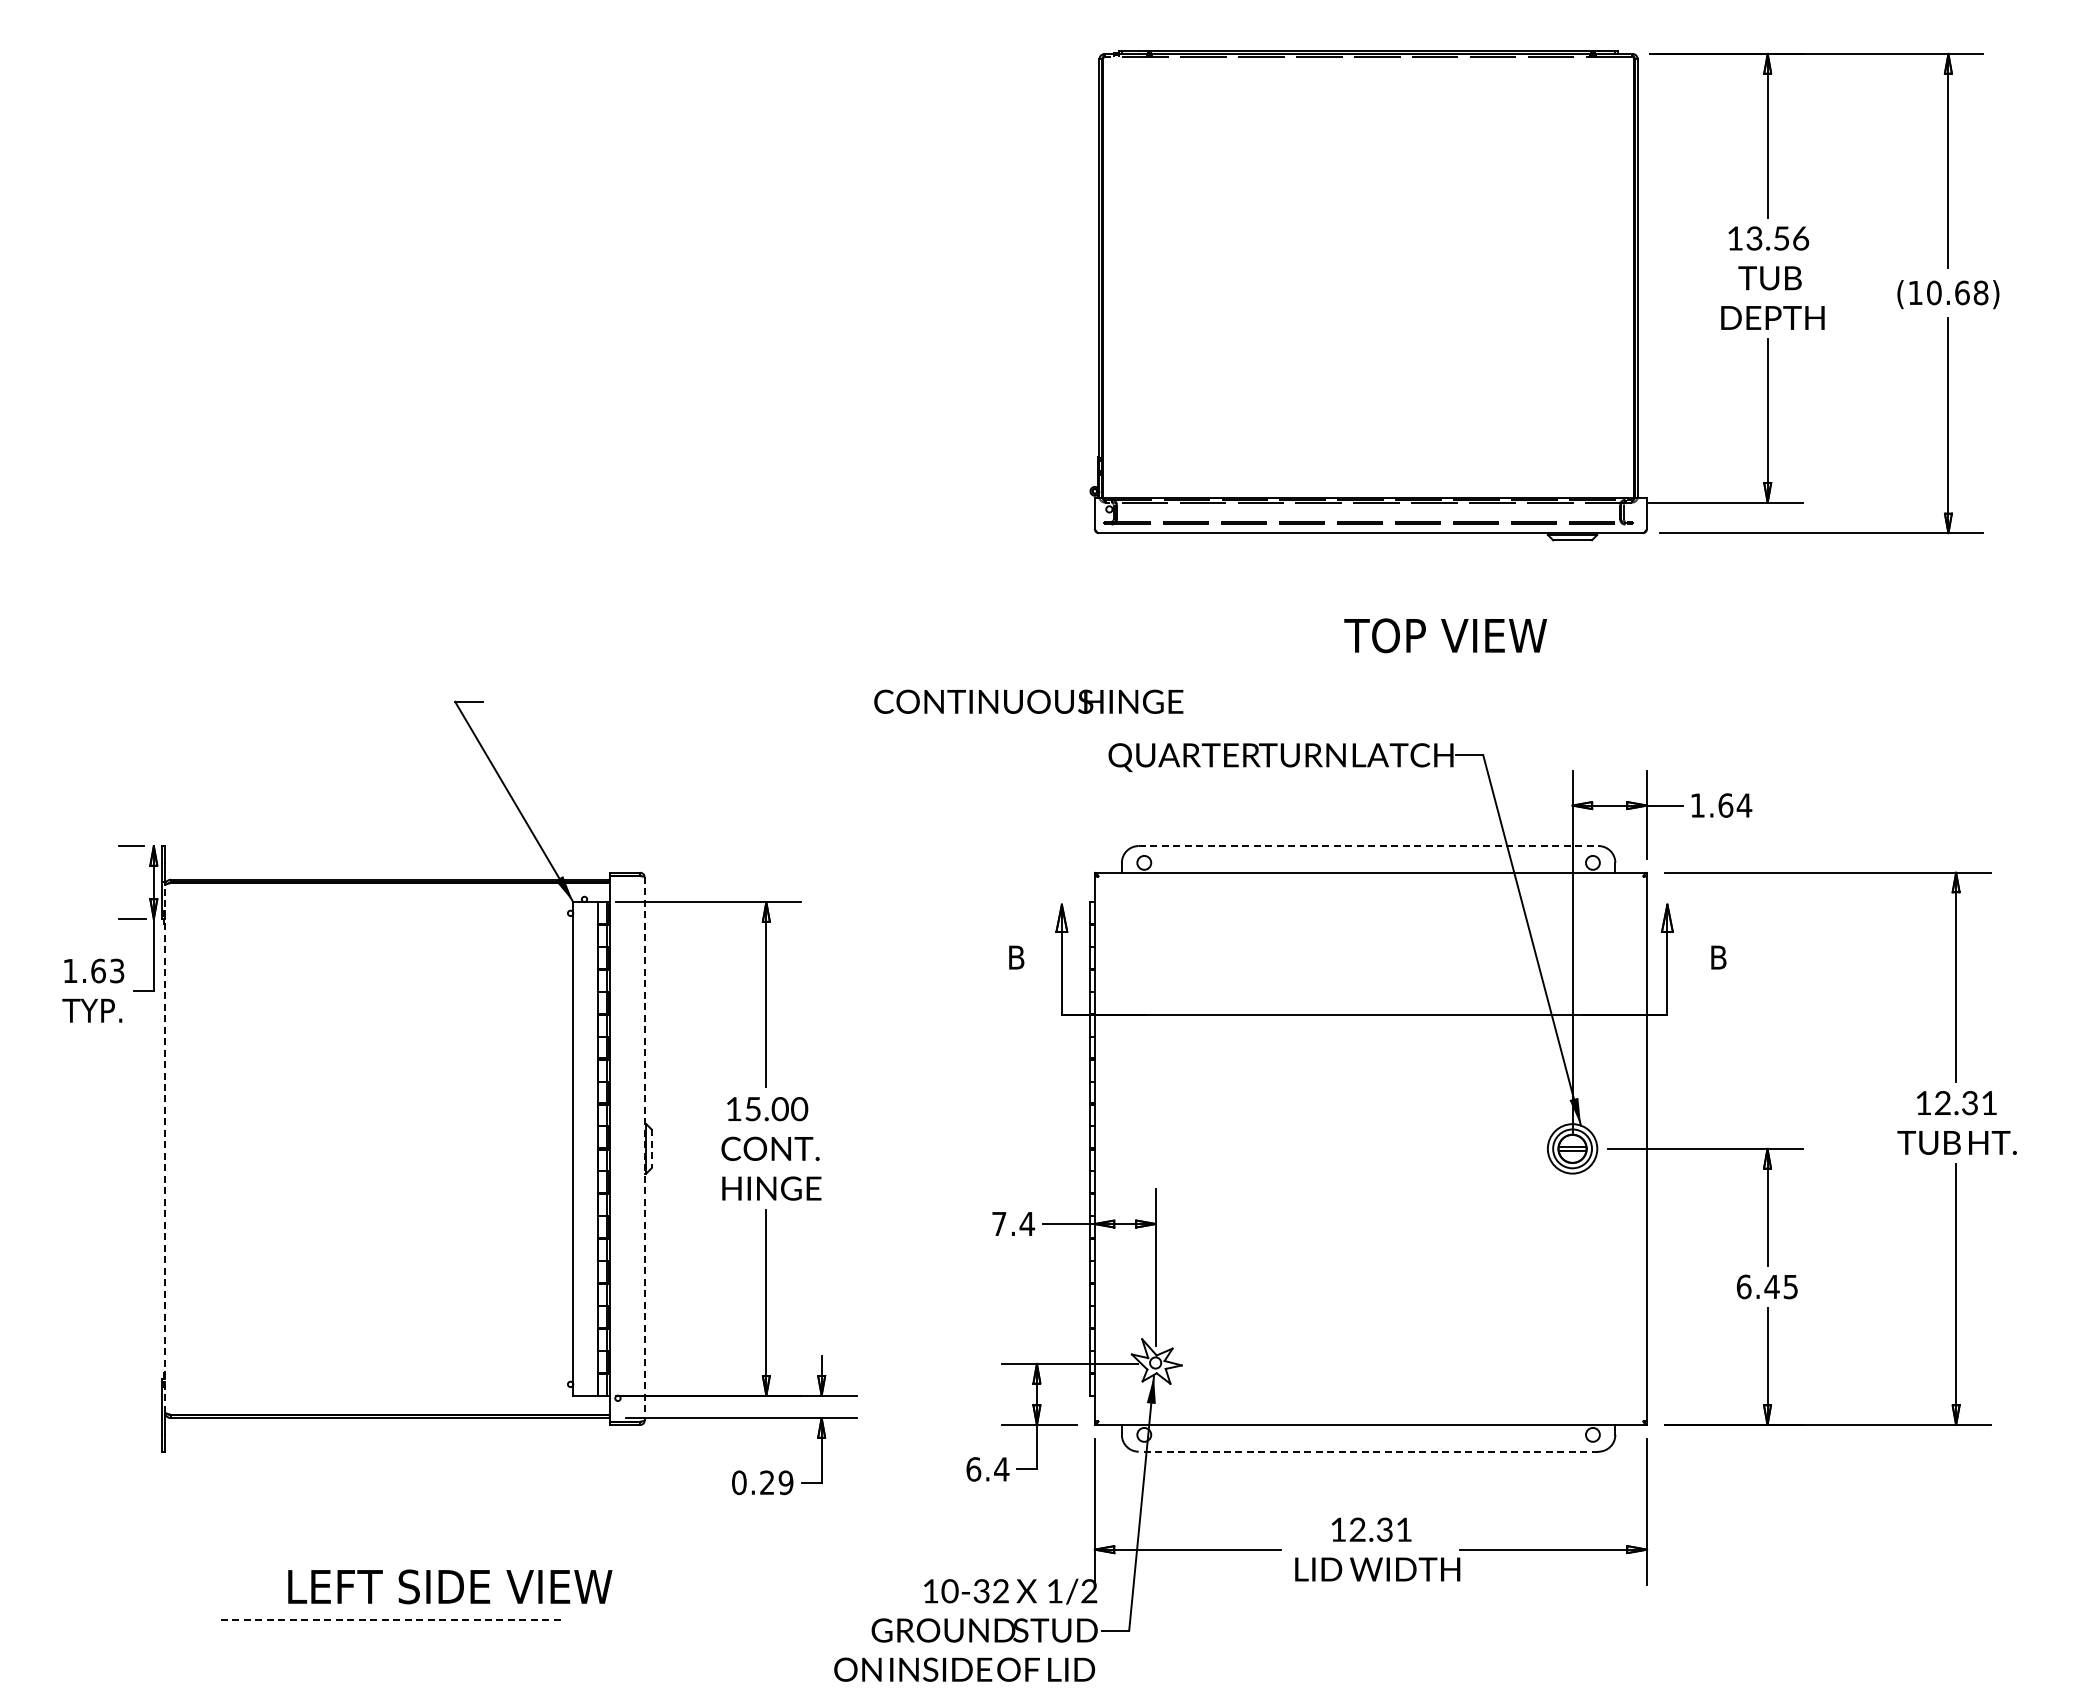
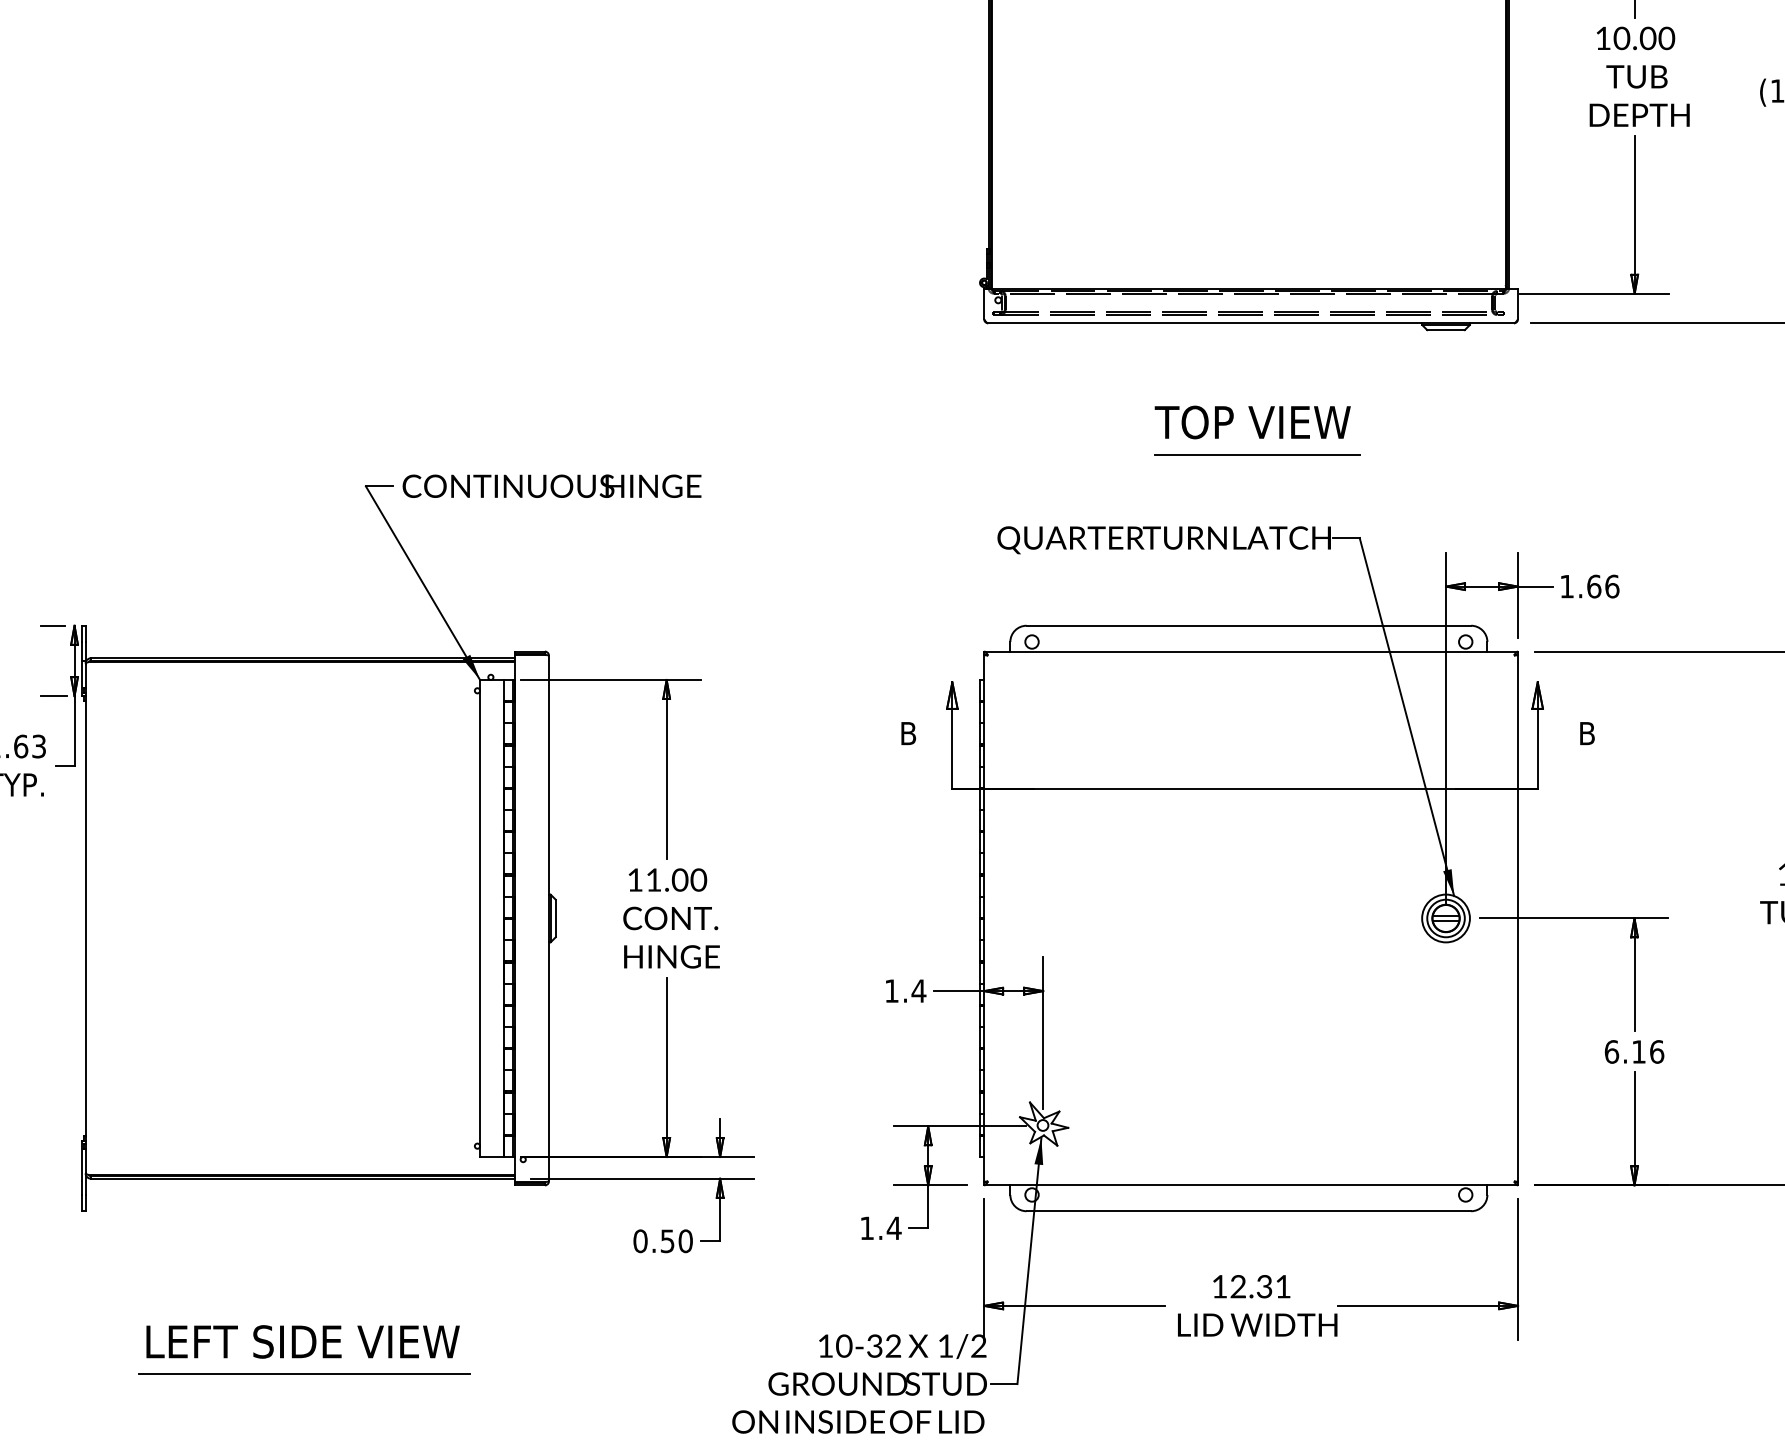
text: (1777, 238) -> (1644, 38), 13.56 -> 10.00
text: (1445, 635) -> (1252, 422), moved
line: (1377, 669) -> (1257, 455), added
text: (1028, 701) -> (551, 486), moved
text: (1744, 805) -> (1612, 586), 1.64 -> 1.66
line: (1368, 846) -> (1248, 626), dashed -> solid
text: (752, 1109) -> (653, 880), 15.00 -> 11.00
line: (165, 1148) -> (85, 918), dashed -> solid
line: (644, 1148) -> (548, 918), dashed -> solid
line: (651, 1149) -> (555, 919), dashed -> solid
text: (999, 1223) -> (892, 990), 7.4 -> 1.4
text: (1781, 1286) -> (1648, 1051), 6.45 -> 6.16
line: (1368, 1451) -> (1248, 1211), dashed -> solid
text: (973, 1469) -> (866, 1228), 6.4 -> 1.4
text: (776, 1482) -> (676, 1240), 0.29 -> 0.50
text: (450, 1586) -> (303, 1341), moved
line: (391, 1620) -> (304, 1374), dashed -> solid

